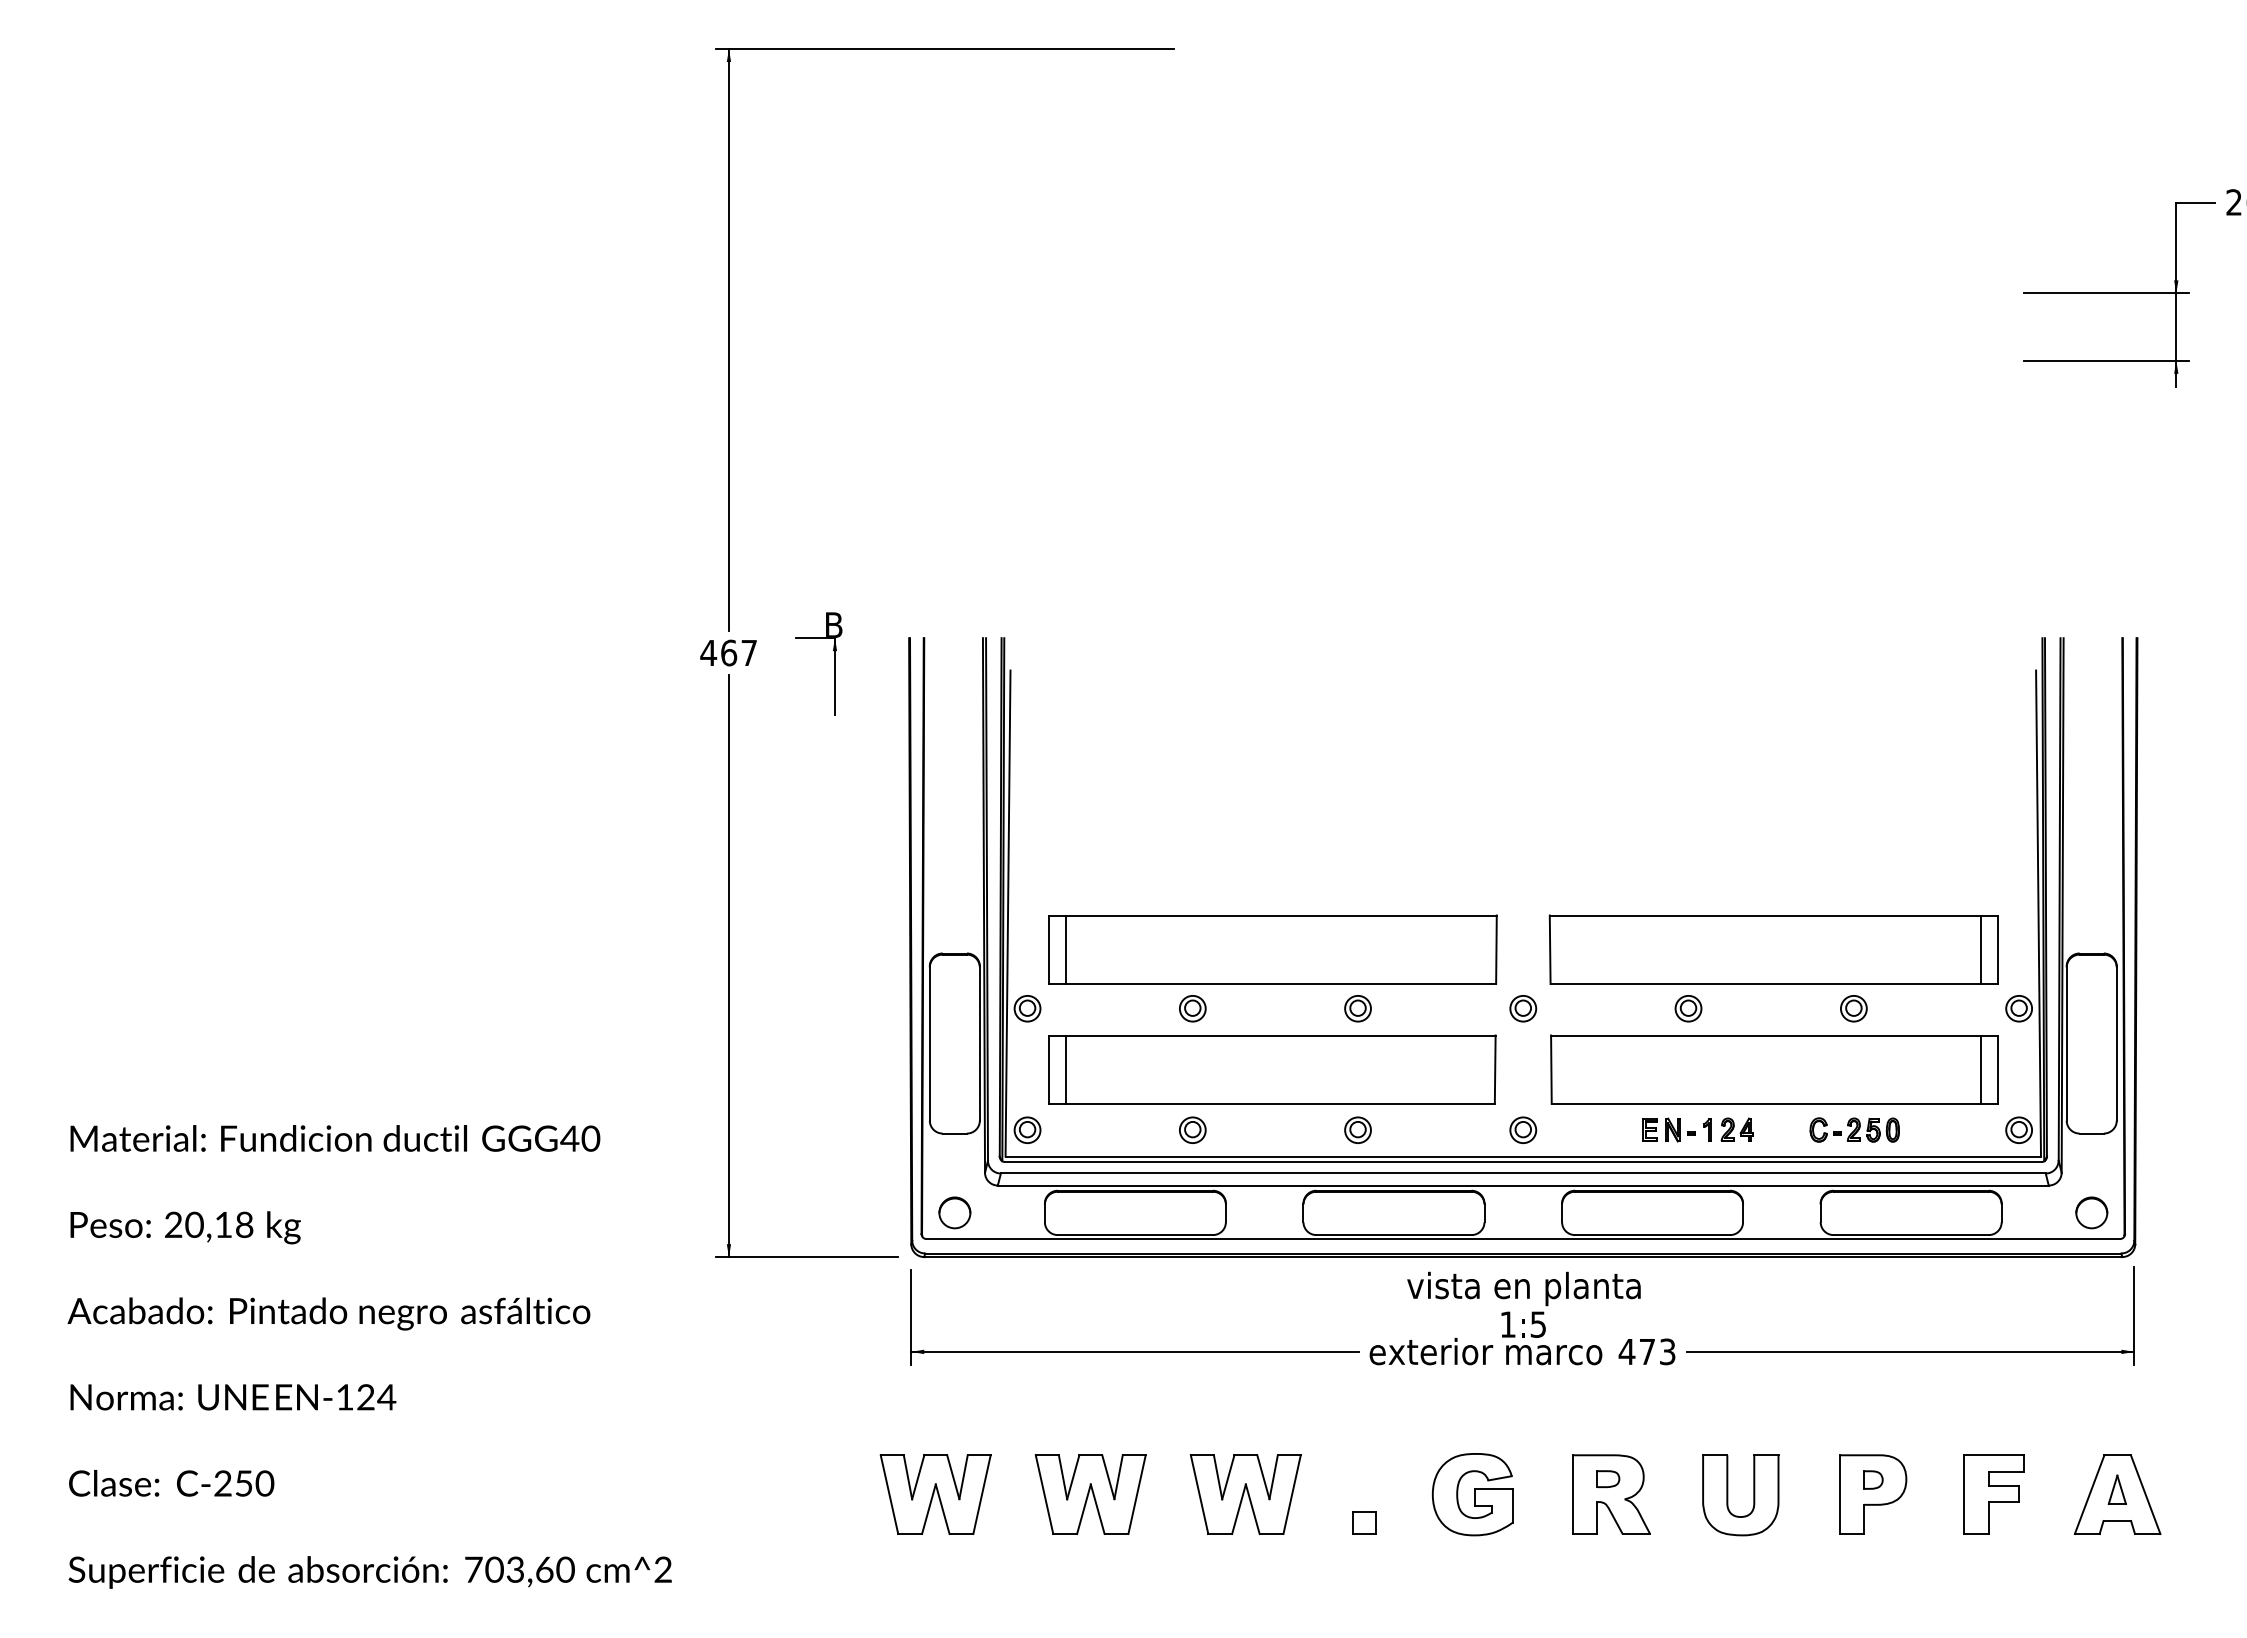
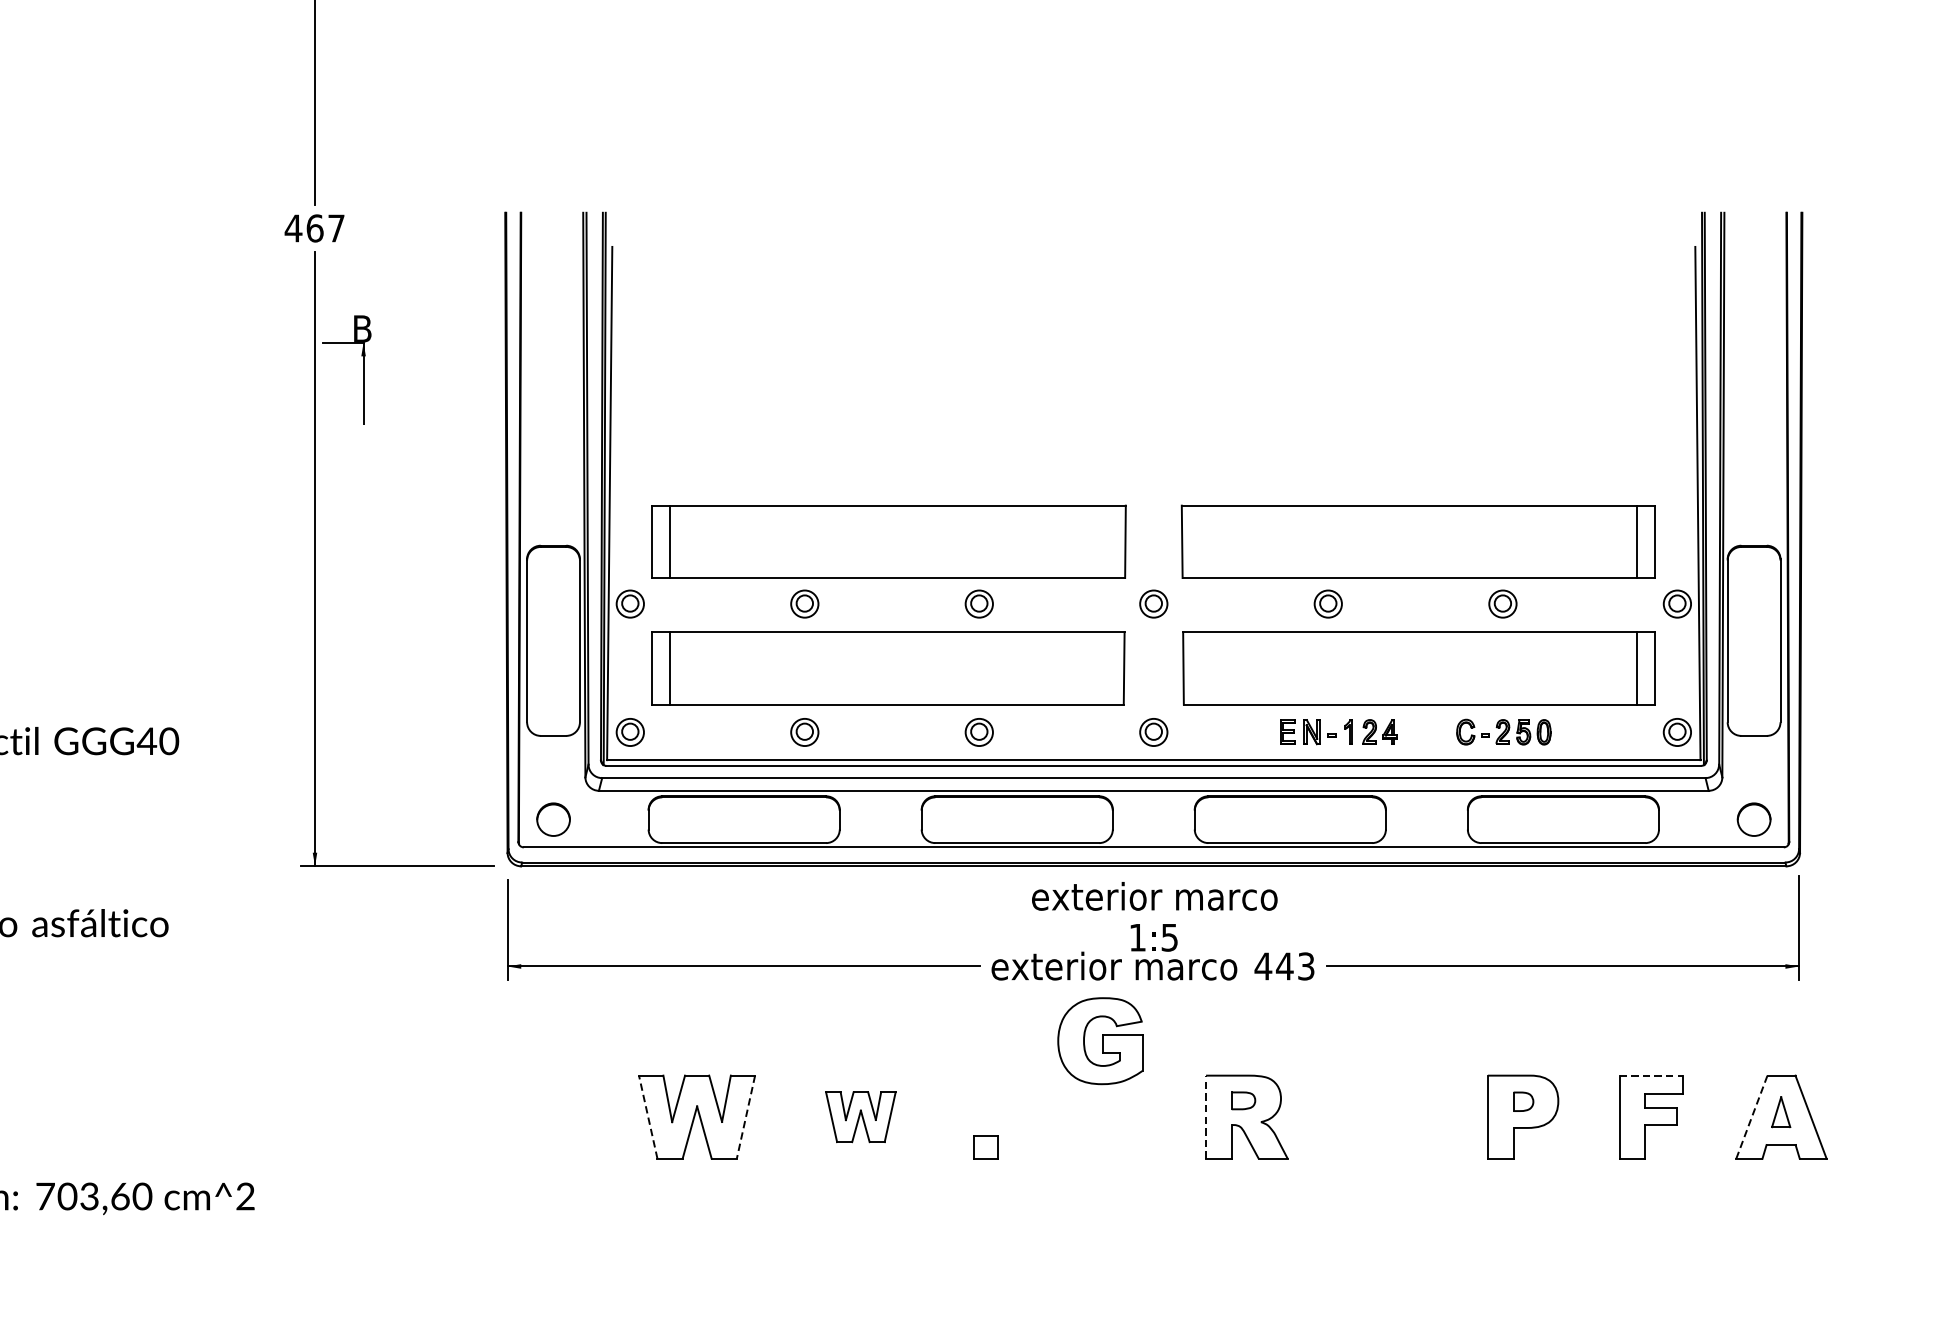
part: (834, 663) -> (363, 369), moved
text: (1523, 1288) -> (1154, 899), vista en planta -> exterior marco
text: (1646, 1351) -> (1283, 966), 473 -> 443
line: (1994, 1455) -> (1651, 1075), solid -> dashed
part: (935, 1494) -> (533, 1117), removed
line: (1044, 1494) -> (648, 1117), solid -> dashed
part: (1245, 1494) -> (860, 1117), size x0.6
part: (1472, 1494) -> (1100, 1041), moved
line: (1572, 1494) -> (1205, 1117), solid -> dashed
line: (2089, 1494) -> (1751, 1117), solid -> dashed
line: (1136, 1495) -> (745, 1118), solid -> dashed
part: (1728, 1495) -> (1370, 1118), removed

